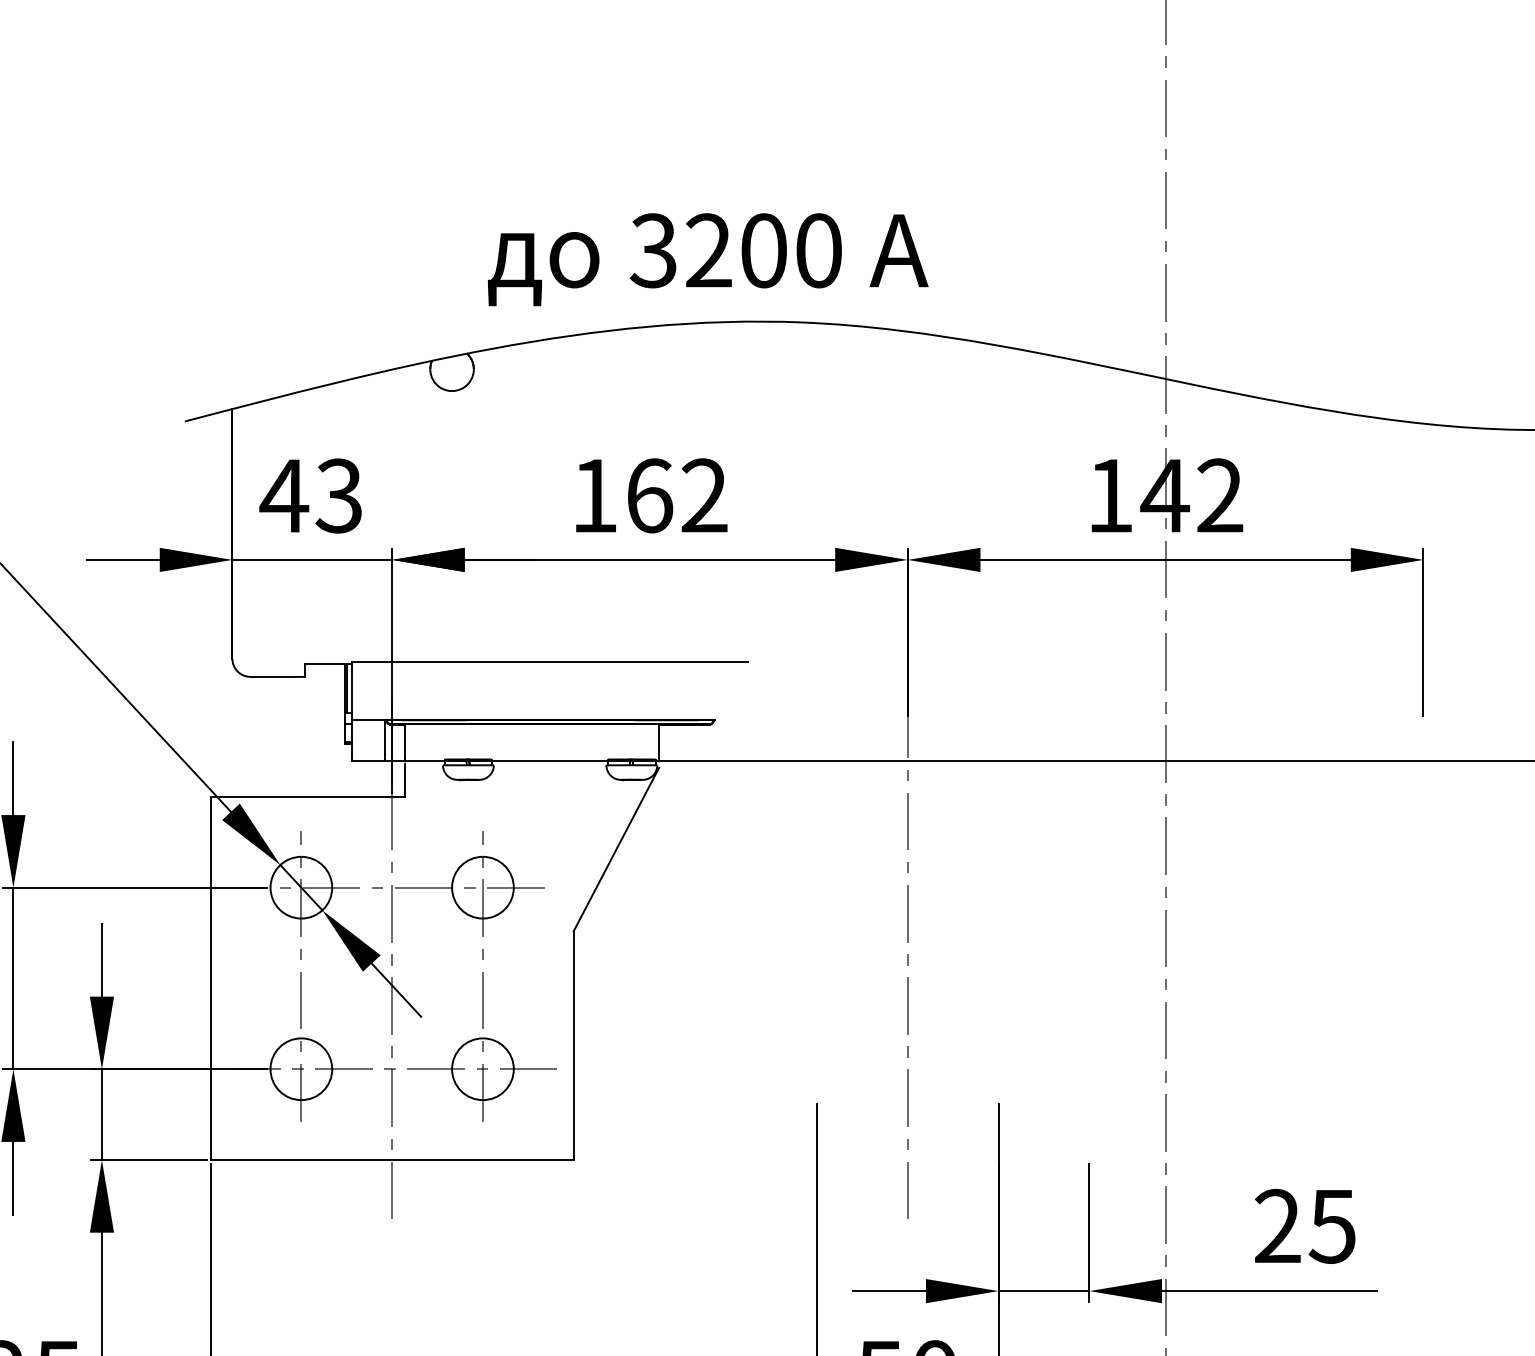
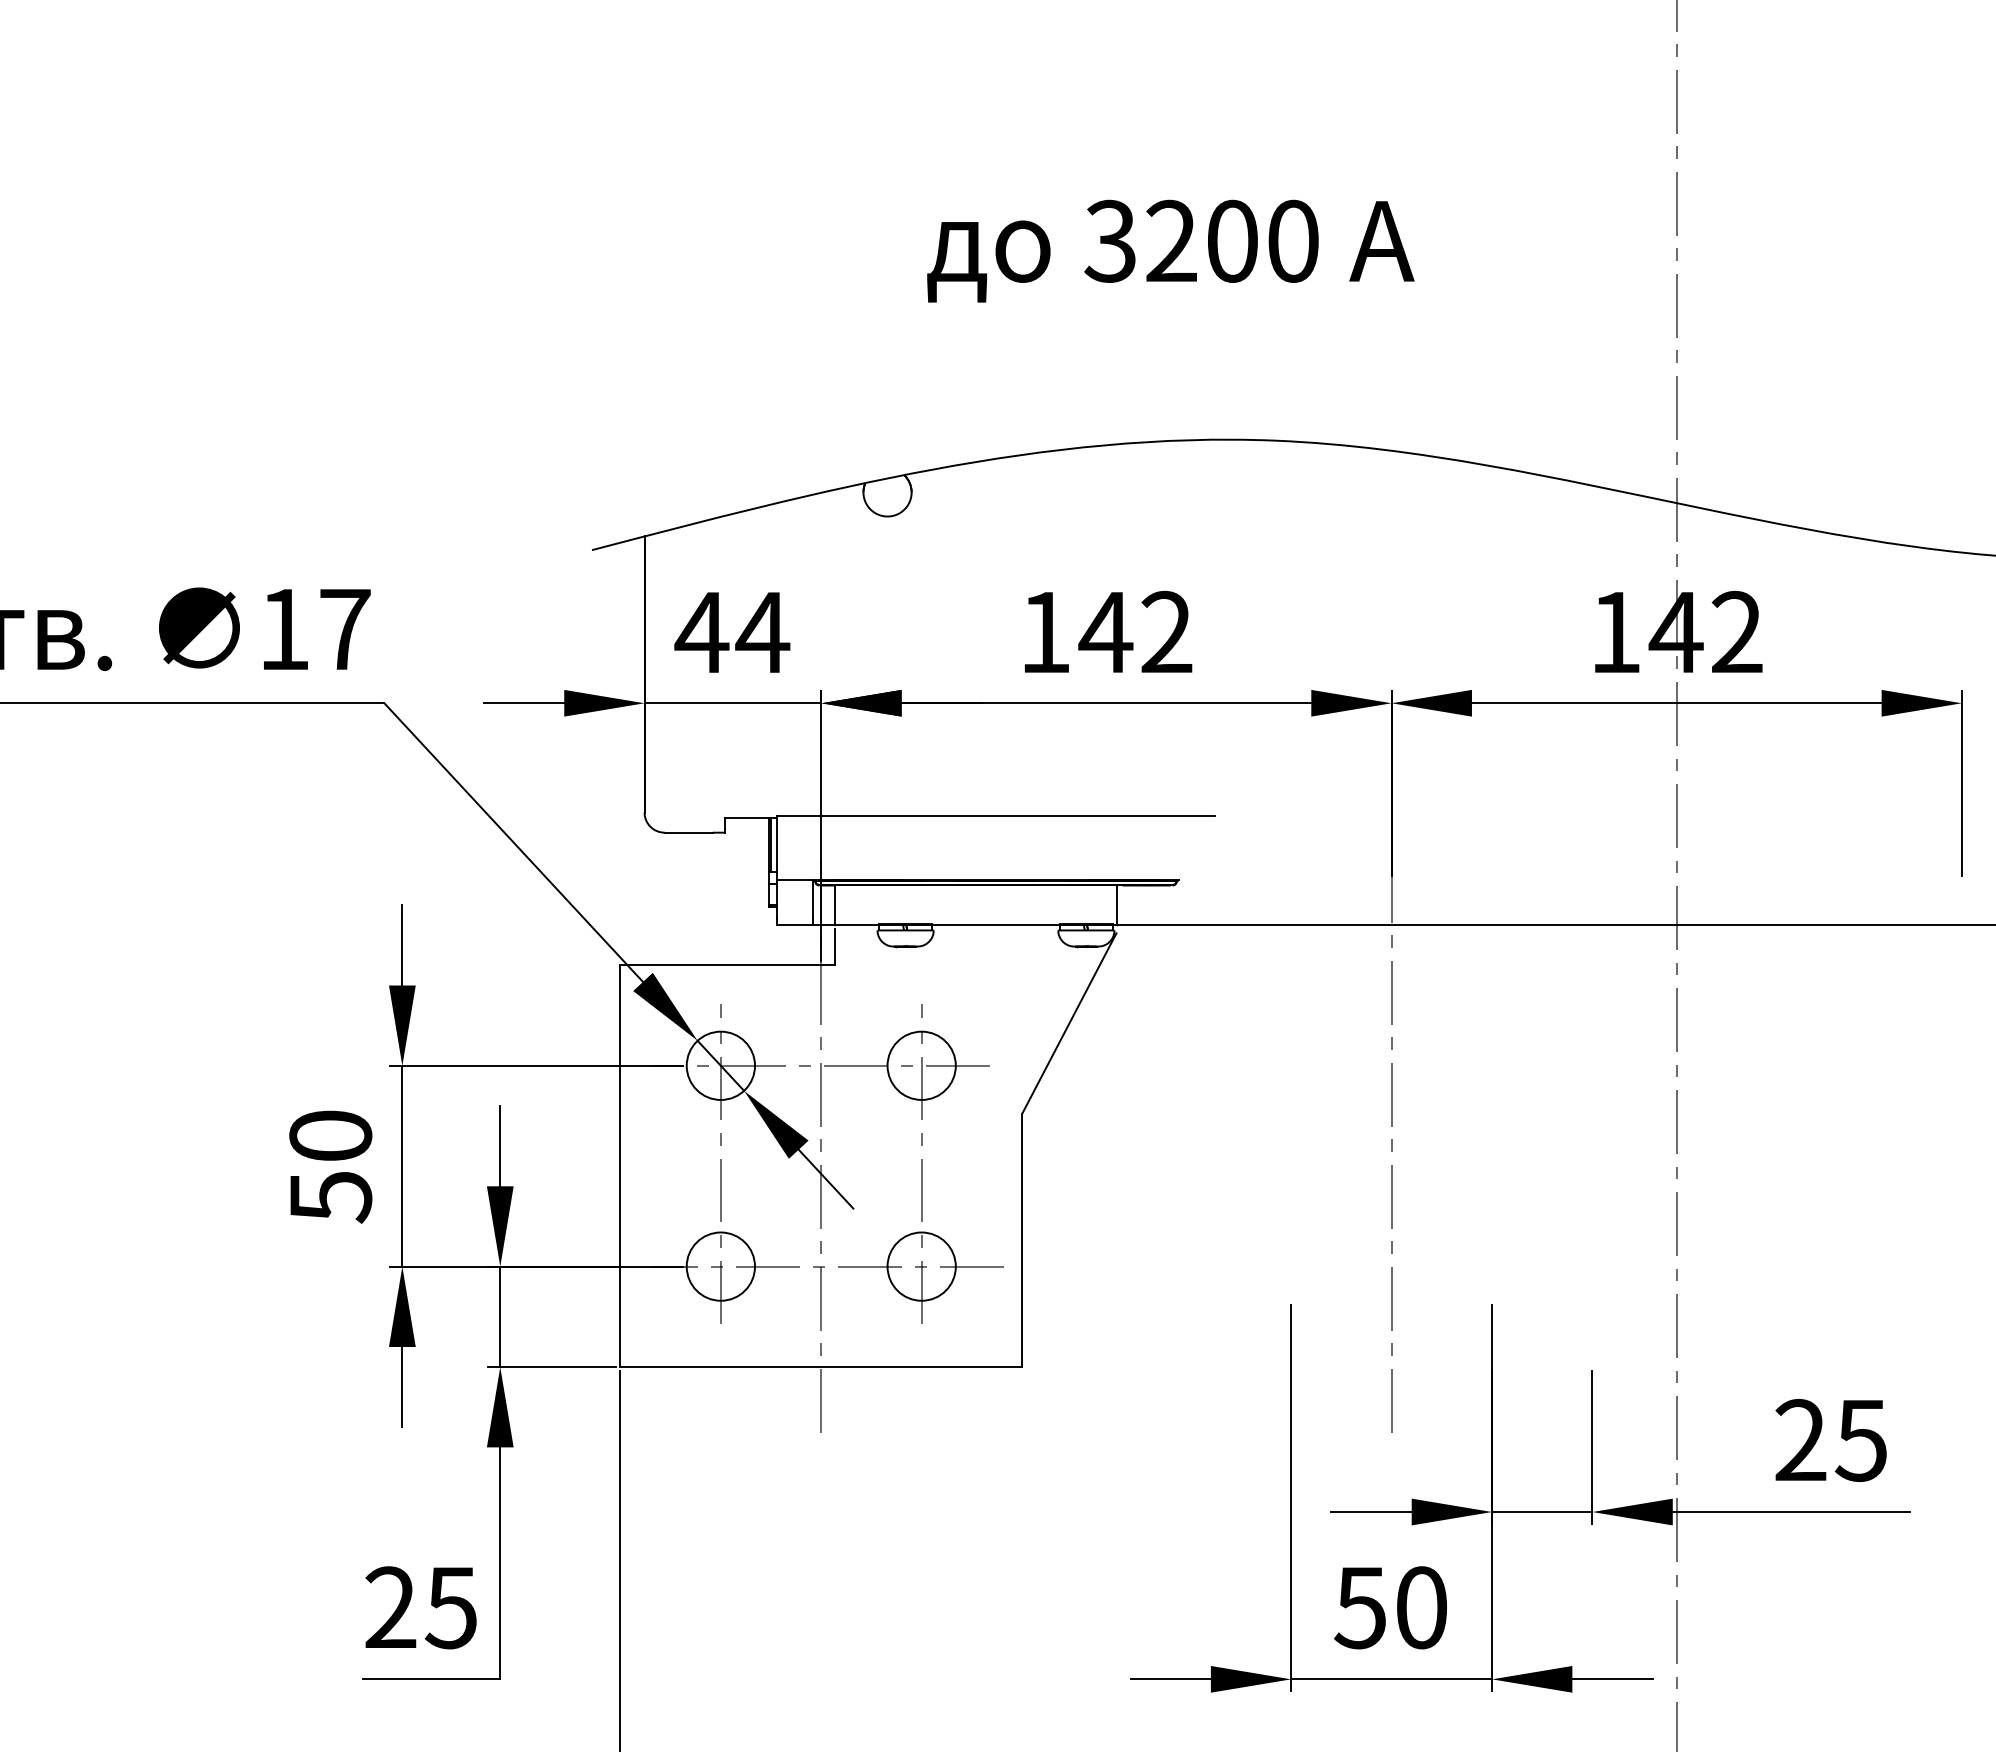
text: (707, 259) -> (1170, 250), moved
text: (339, 495) -> (762, 632), 43 -> 44
text: (649, 495) -> (1105, 631), 162 -> 142

